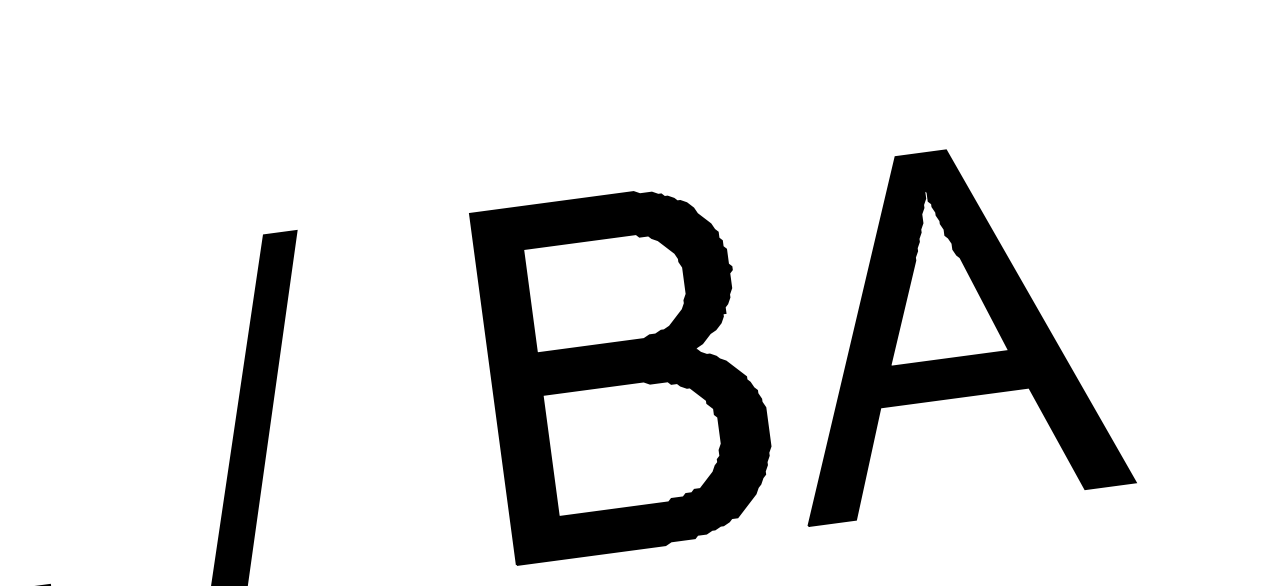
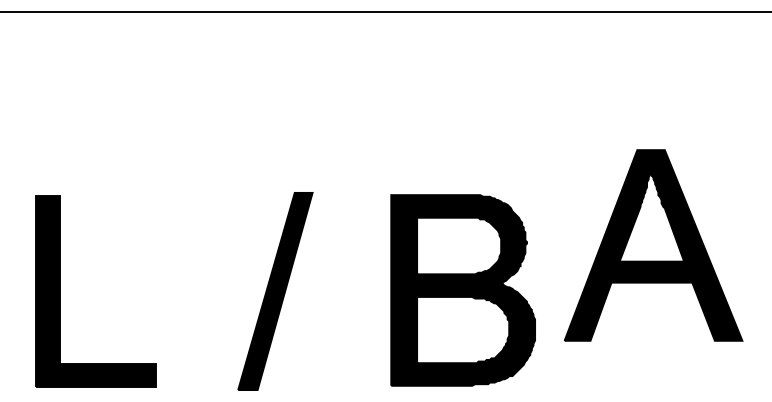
part: (948, 328) -> (653, 245), moved
part: (624, 371) -> (462, 290), moved

